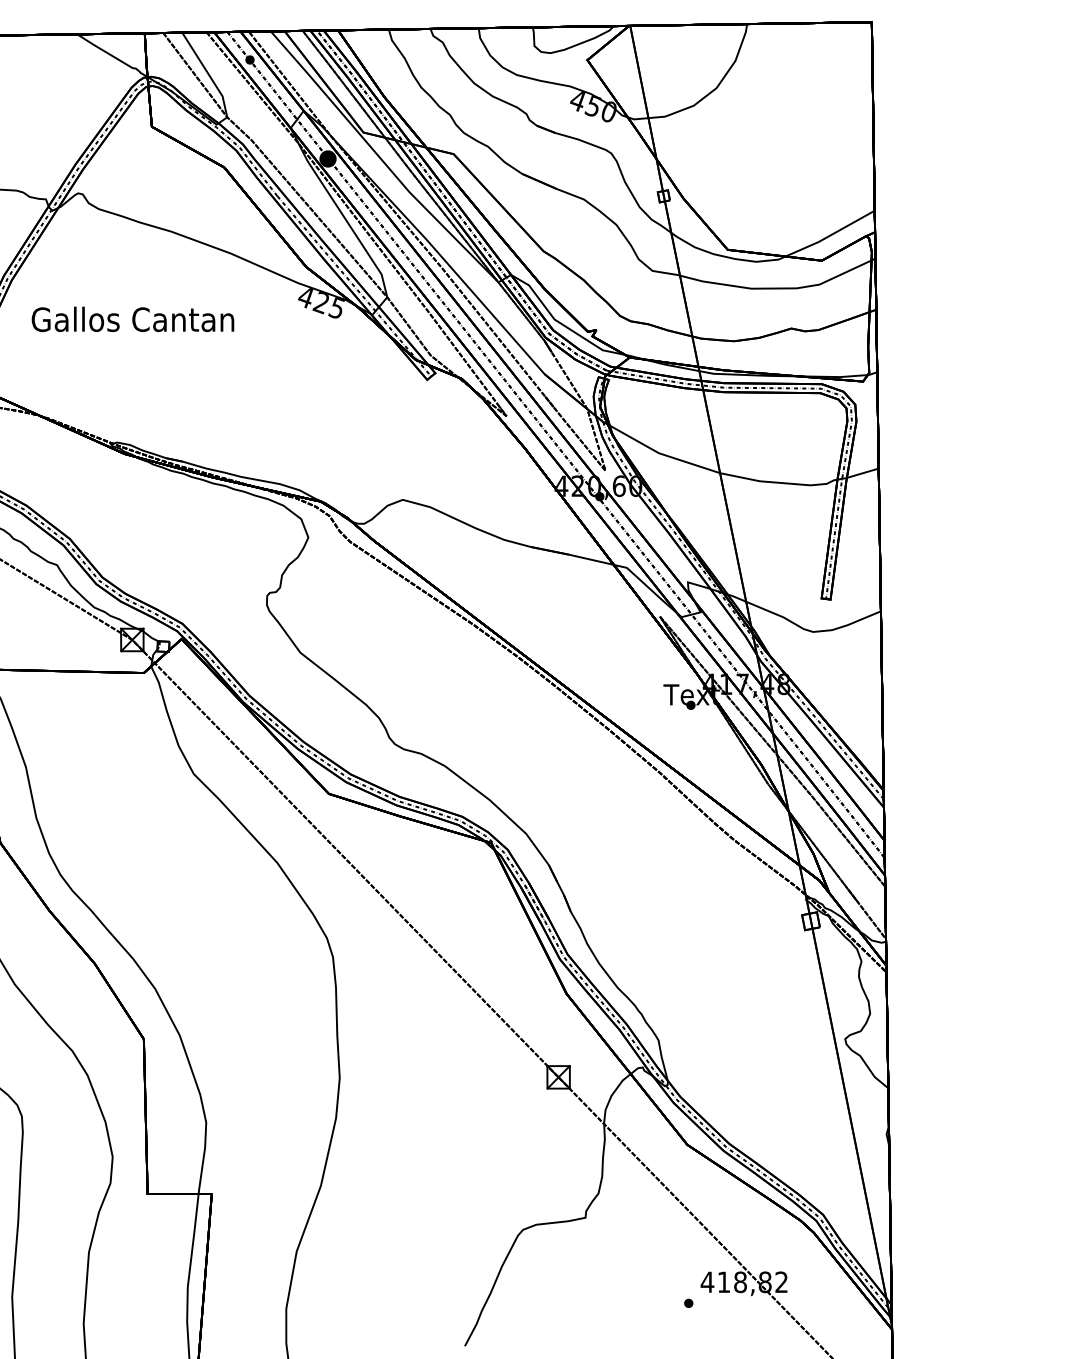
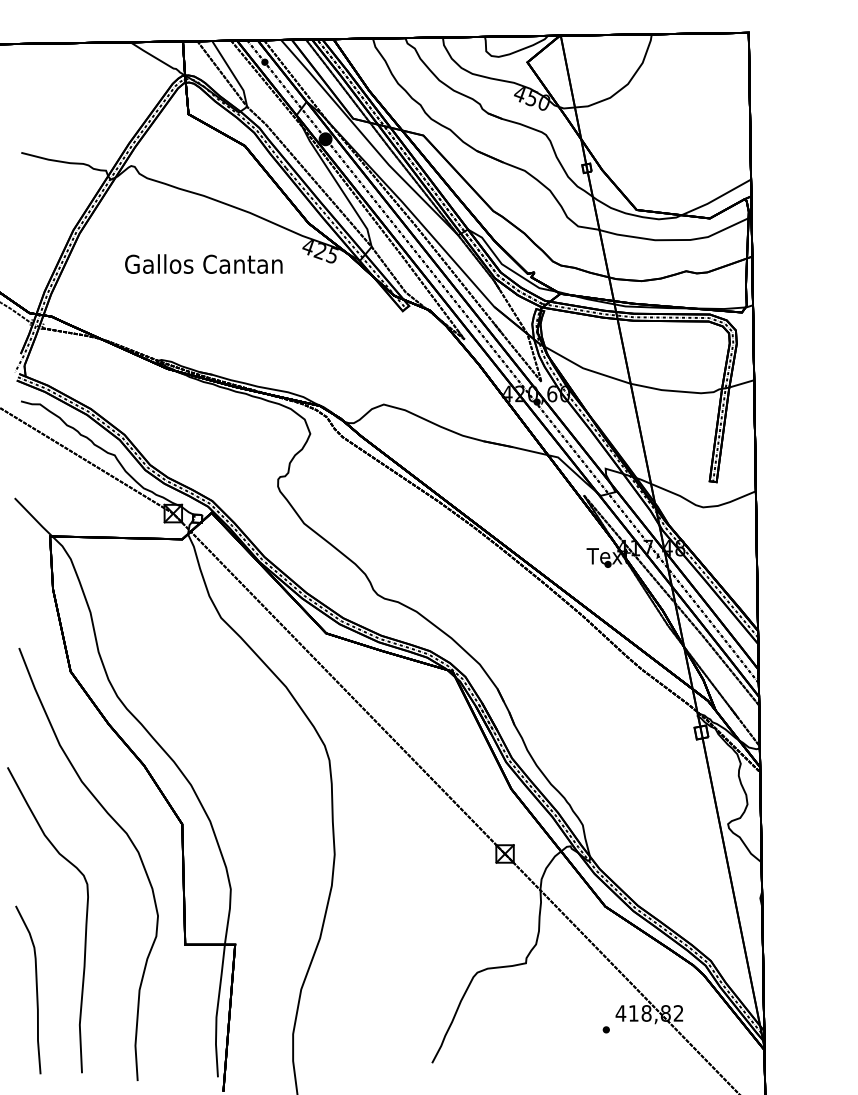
text: (132, 318) -> (203, 263), moved

